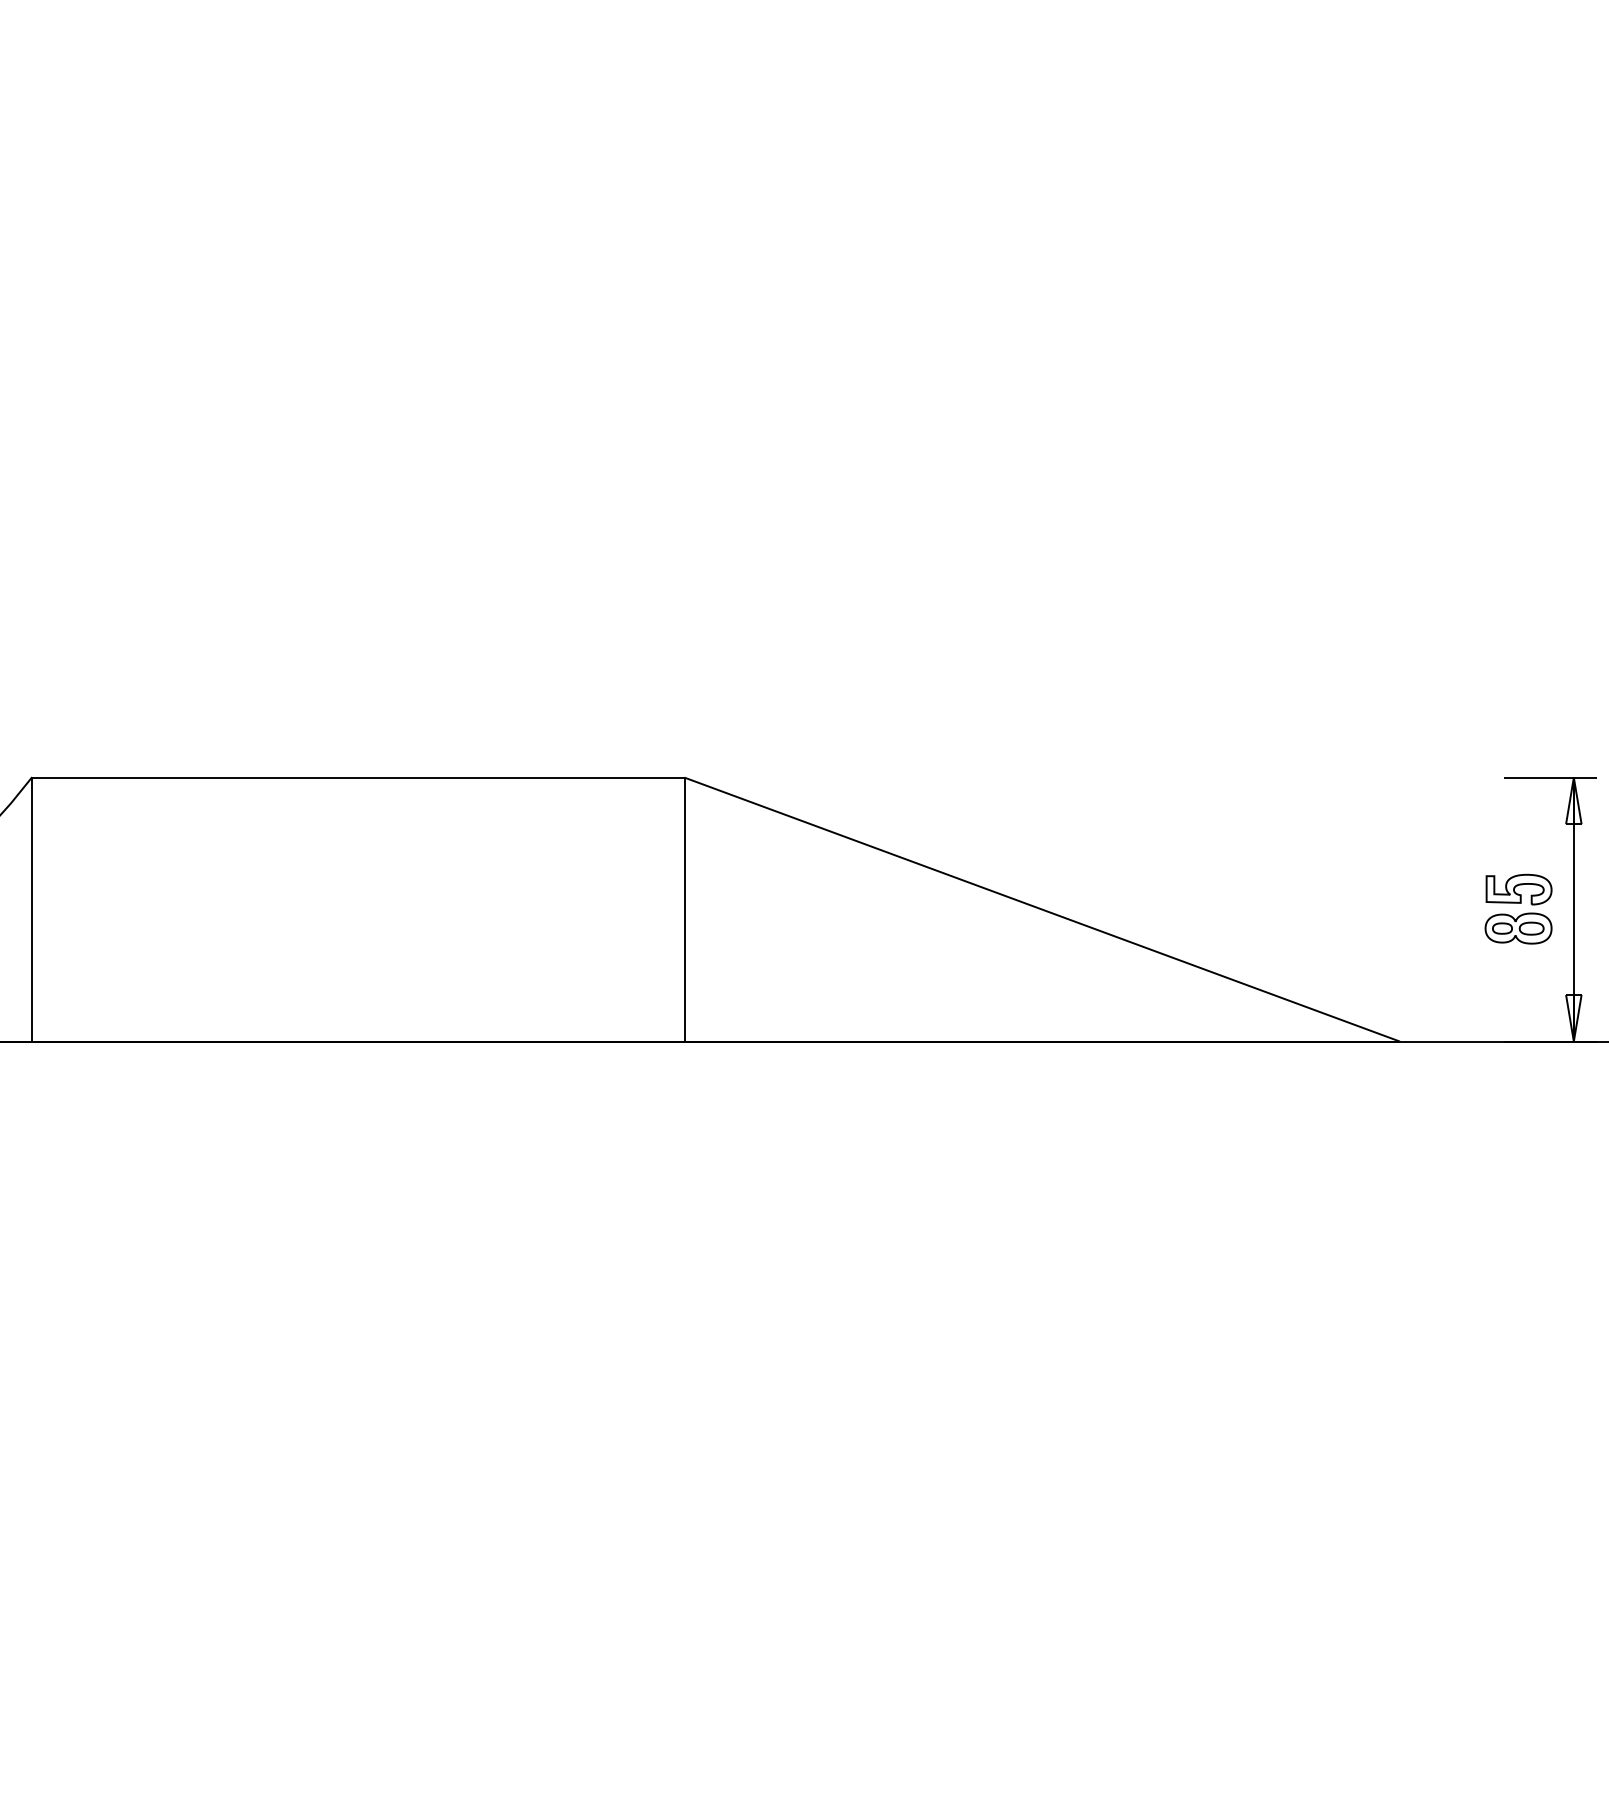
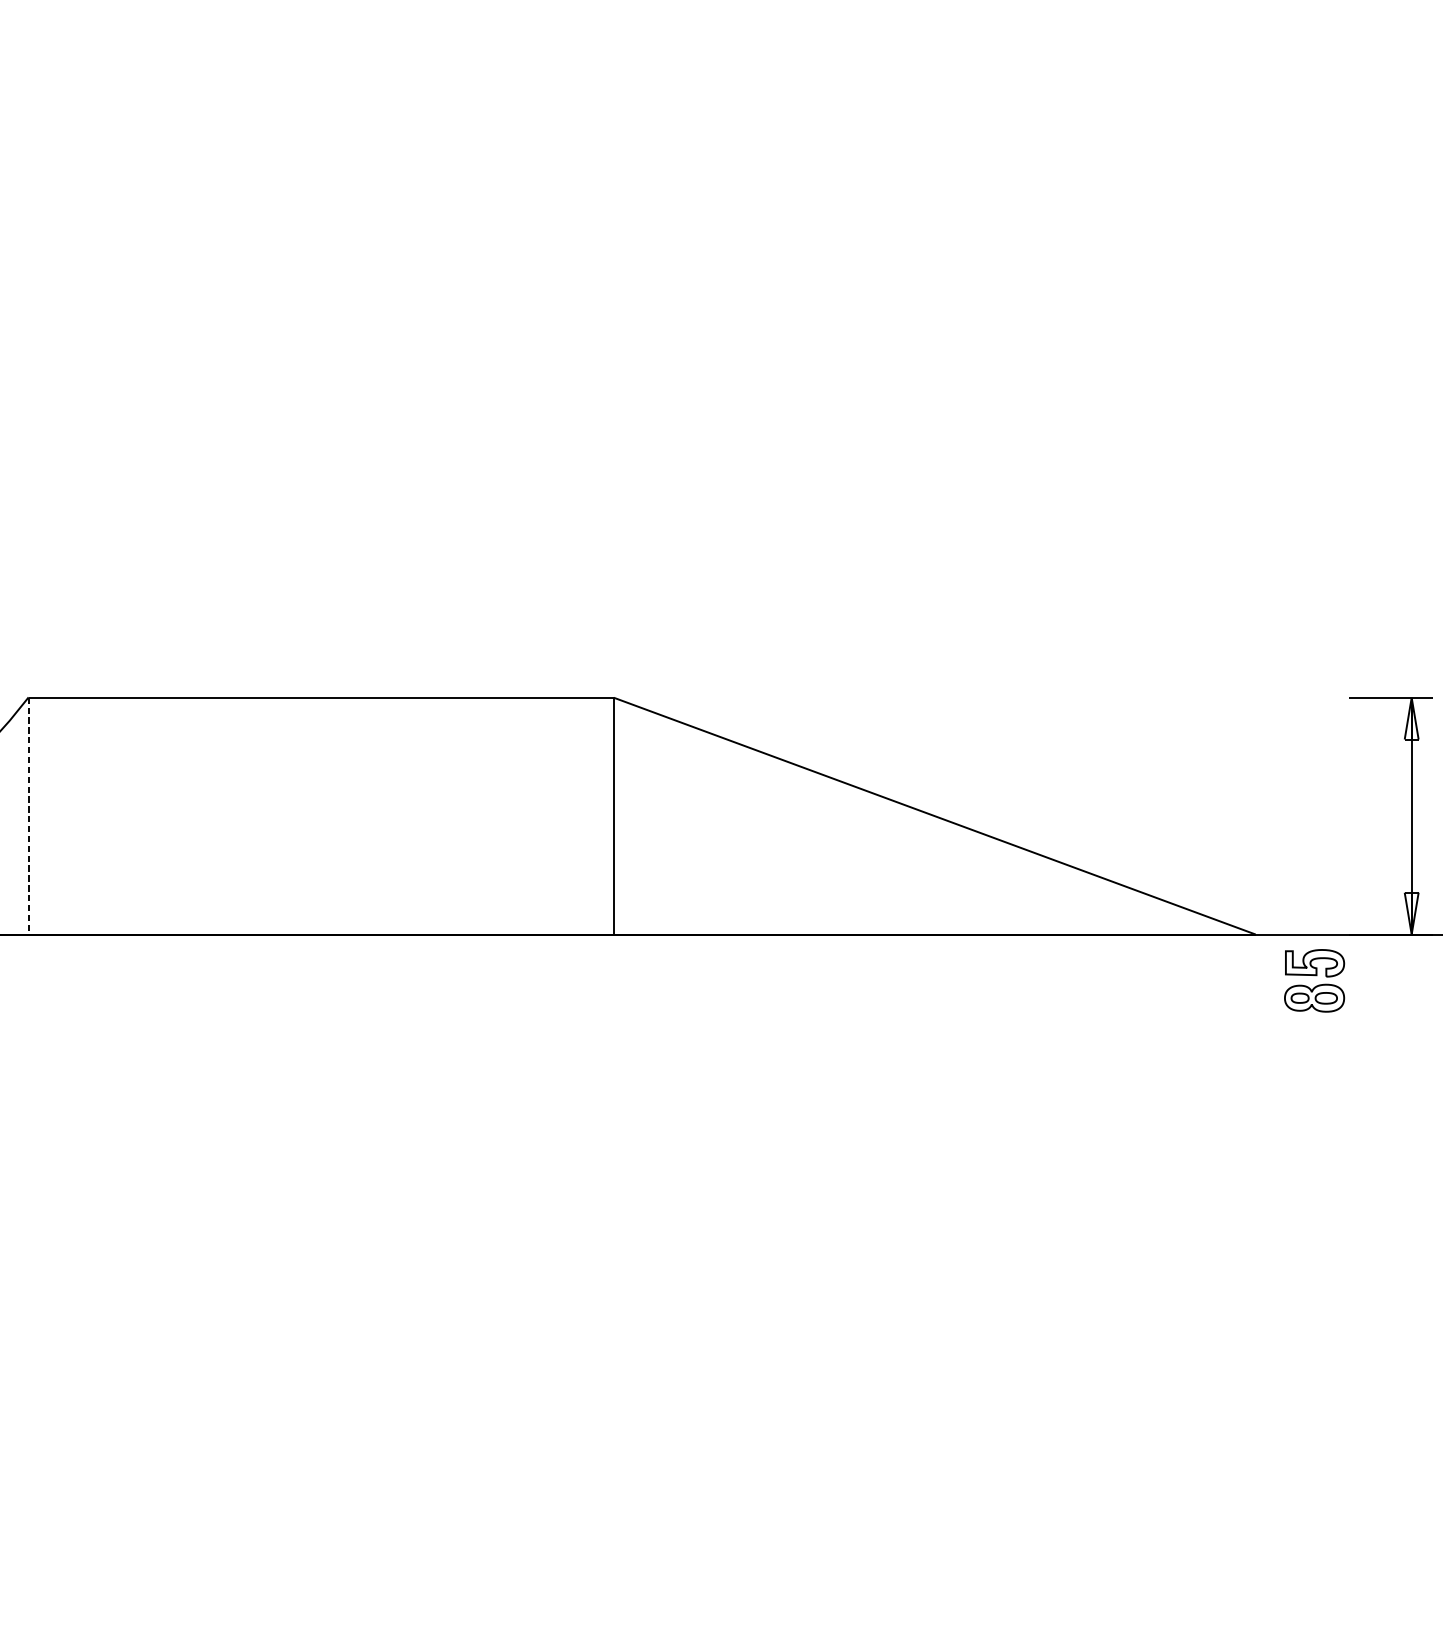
part: (1518, 908) -> (1314, 980), moved
line: (32, 909) -> (28, 816), solid -> dashed

